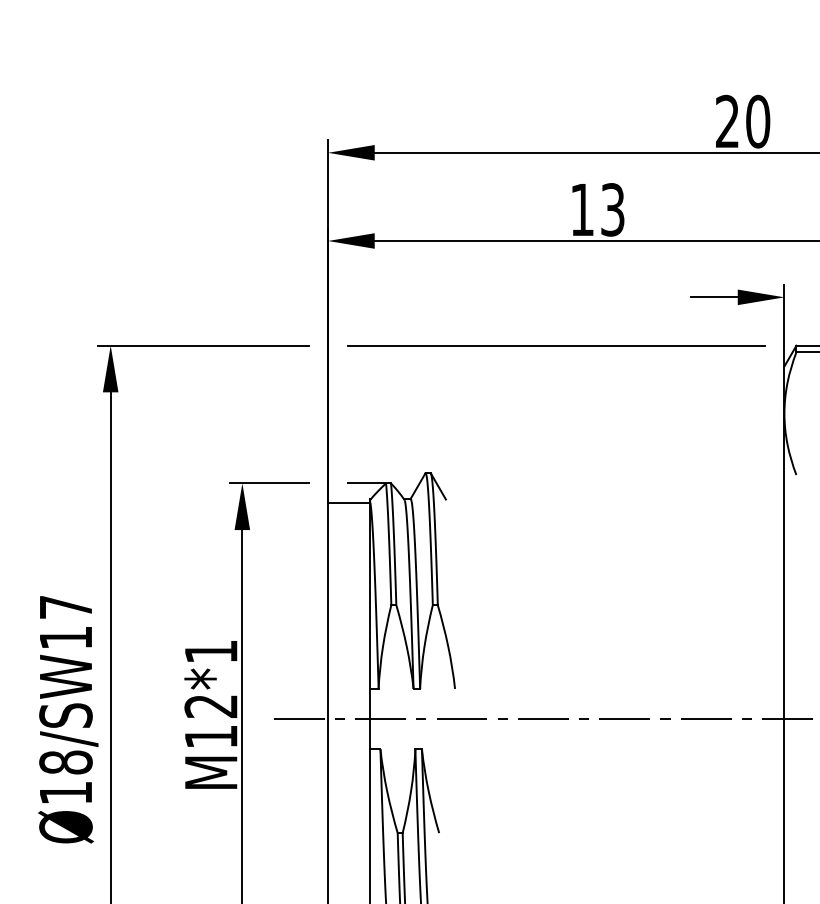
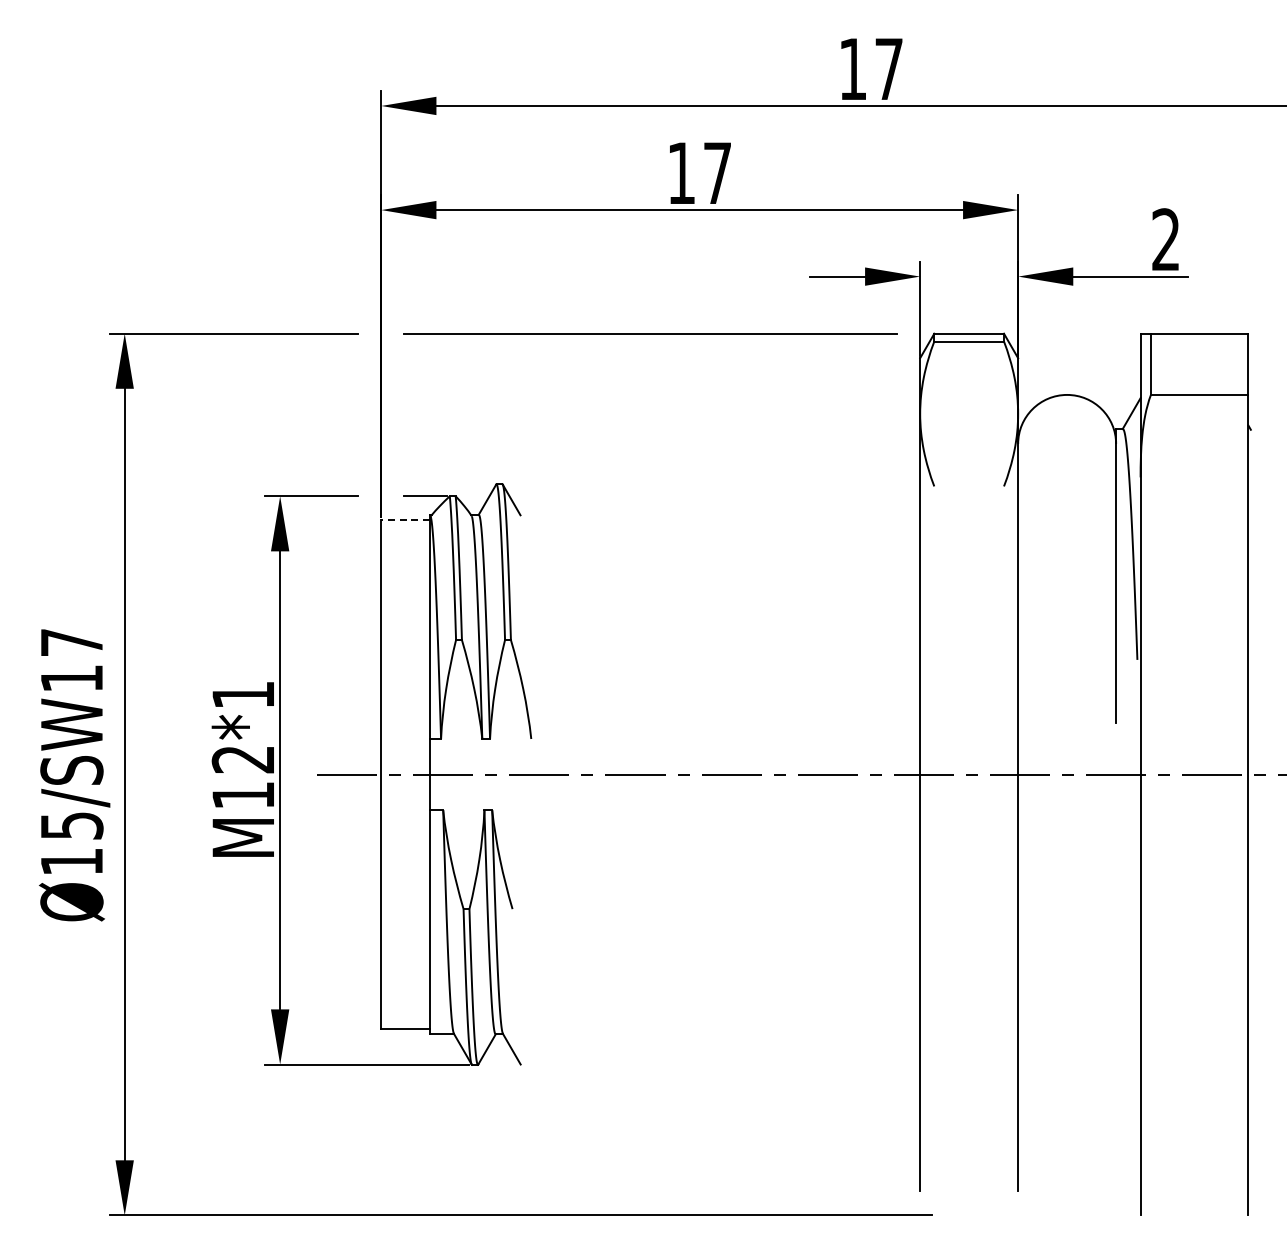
text: (743, 121) -> (871, 68), 20 -> 17
text: (612, 210) -> (717, 173), 13 -> 17
line: (348, 503) -> (405, 519), solid -> dashed
text: (65, 762) -> (71, 825), Ø18/SW17 -> Ø15/SW17

